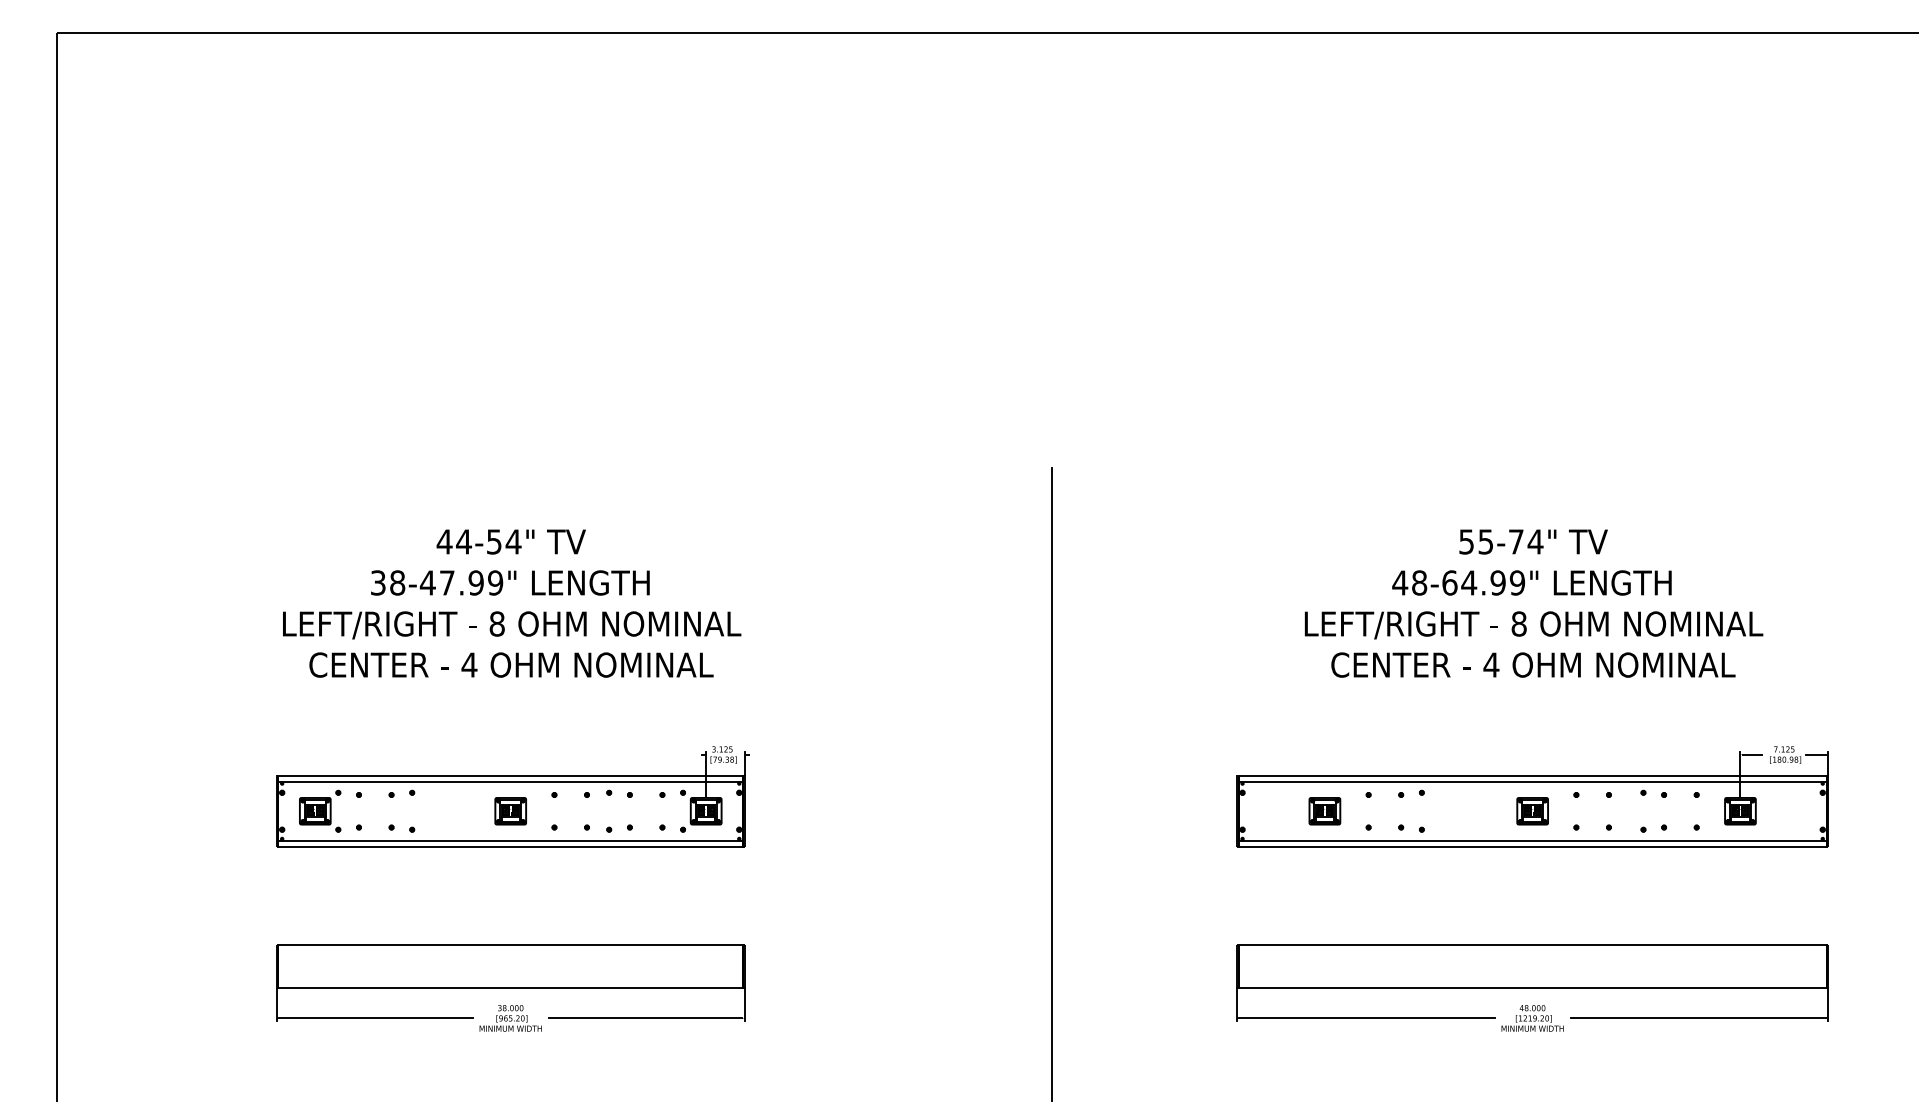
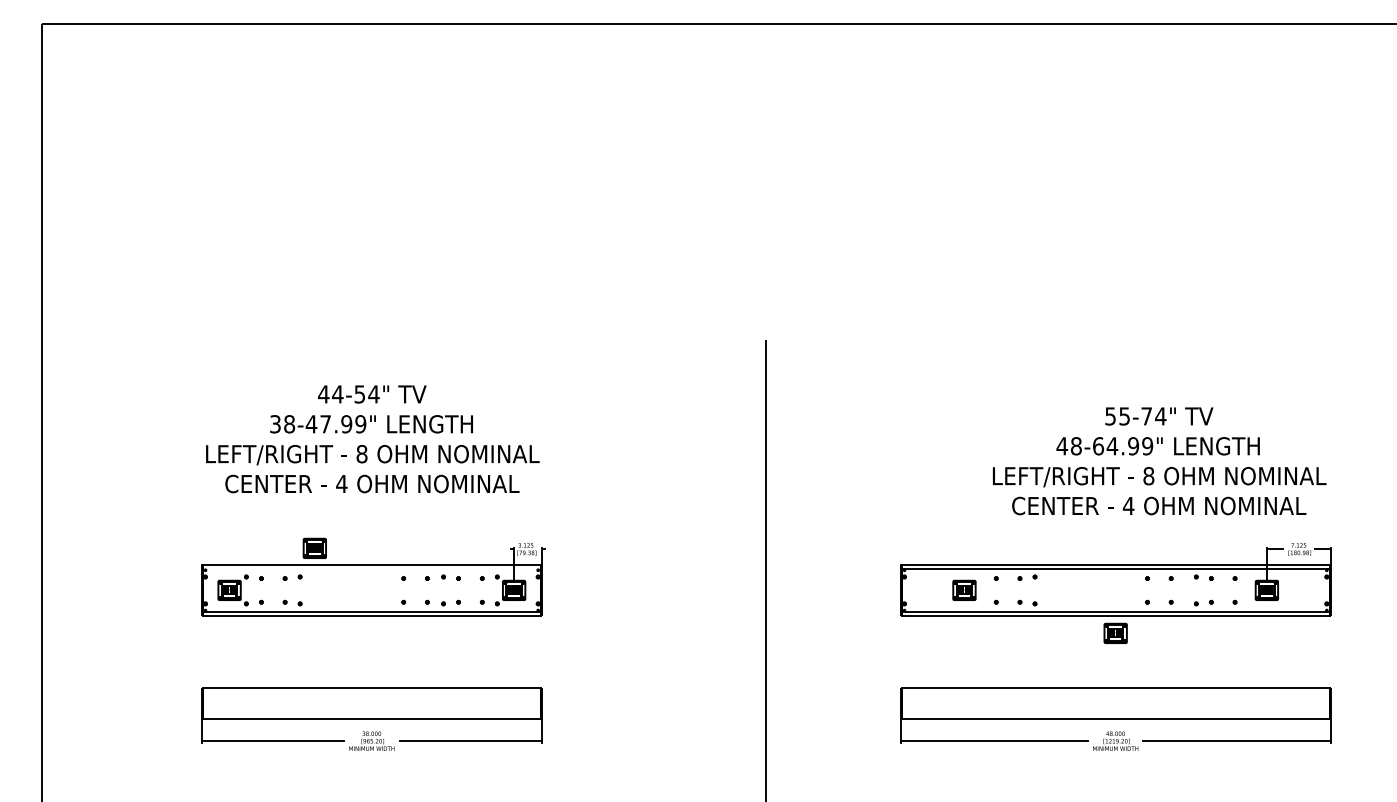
text: (1533, 603) -> (1159, 461), moved
line: (510, 782) -> (371, 569), removed
part: (510, 809) -> (314, 547), moved
part: (1532, 809) -> (1115, 632), moved

